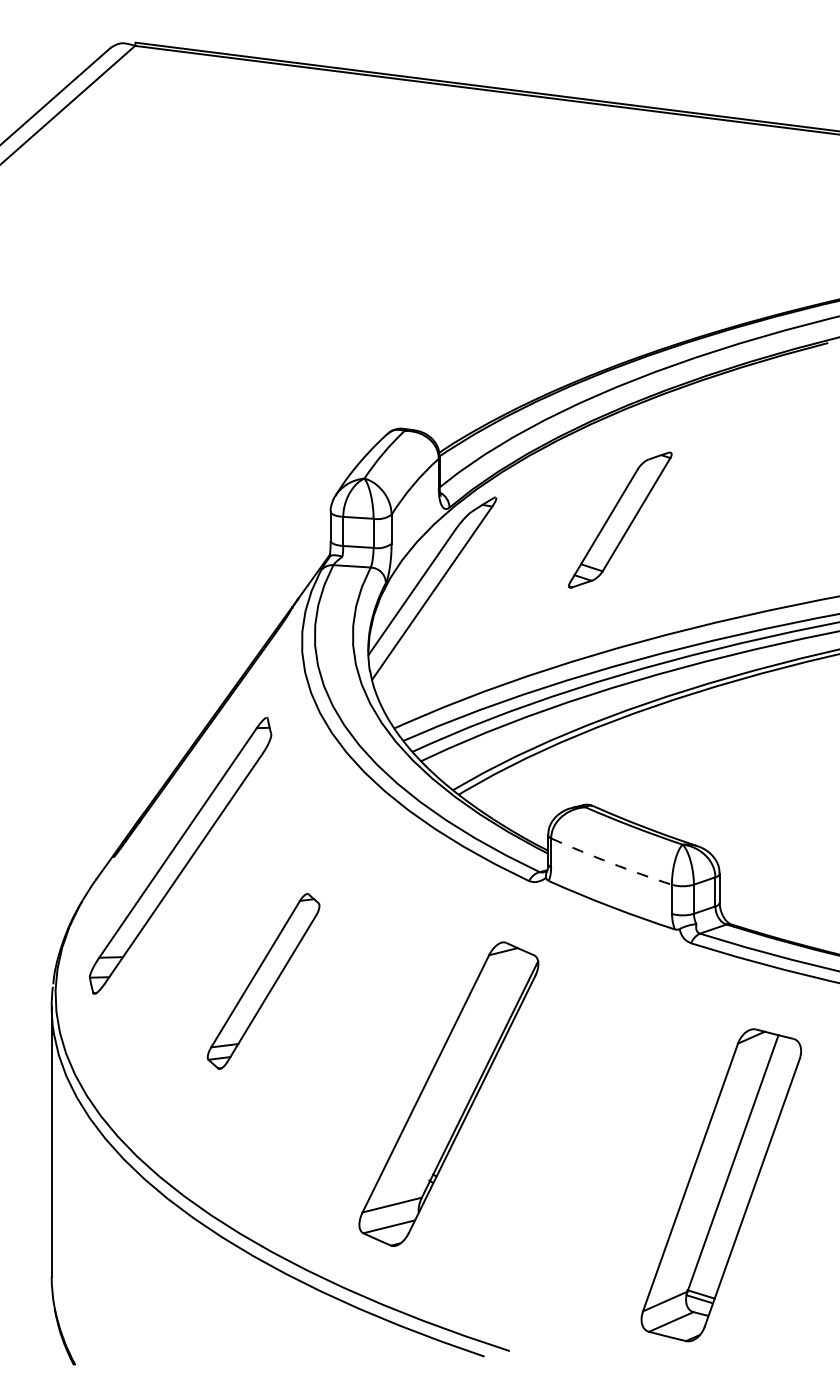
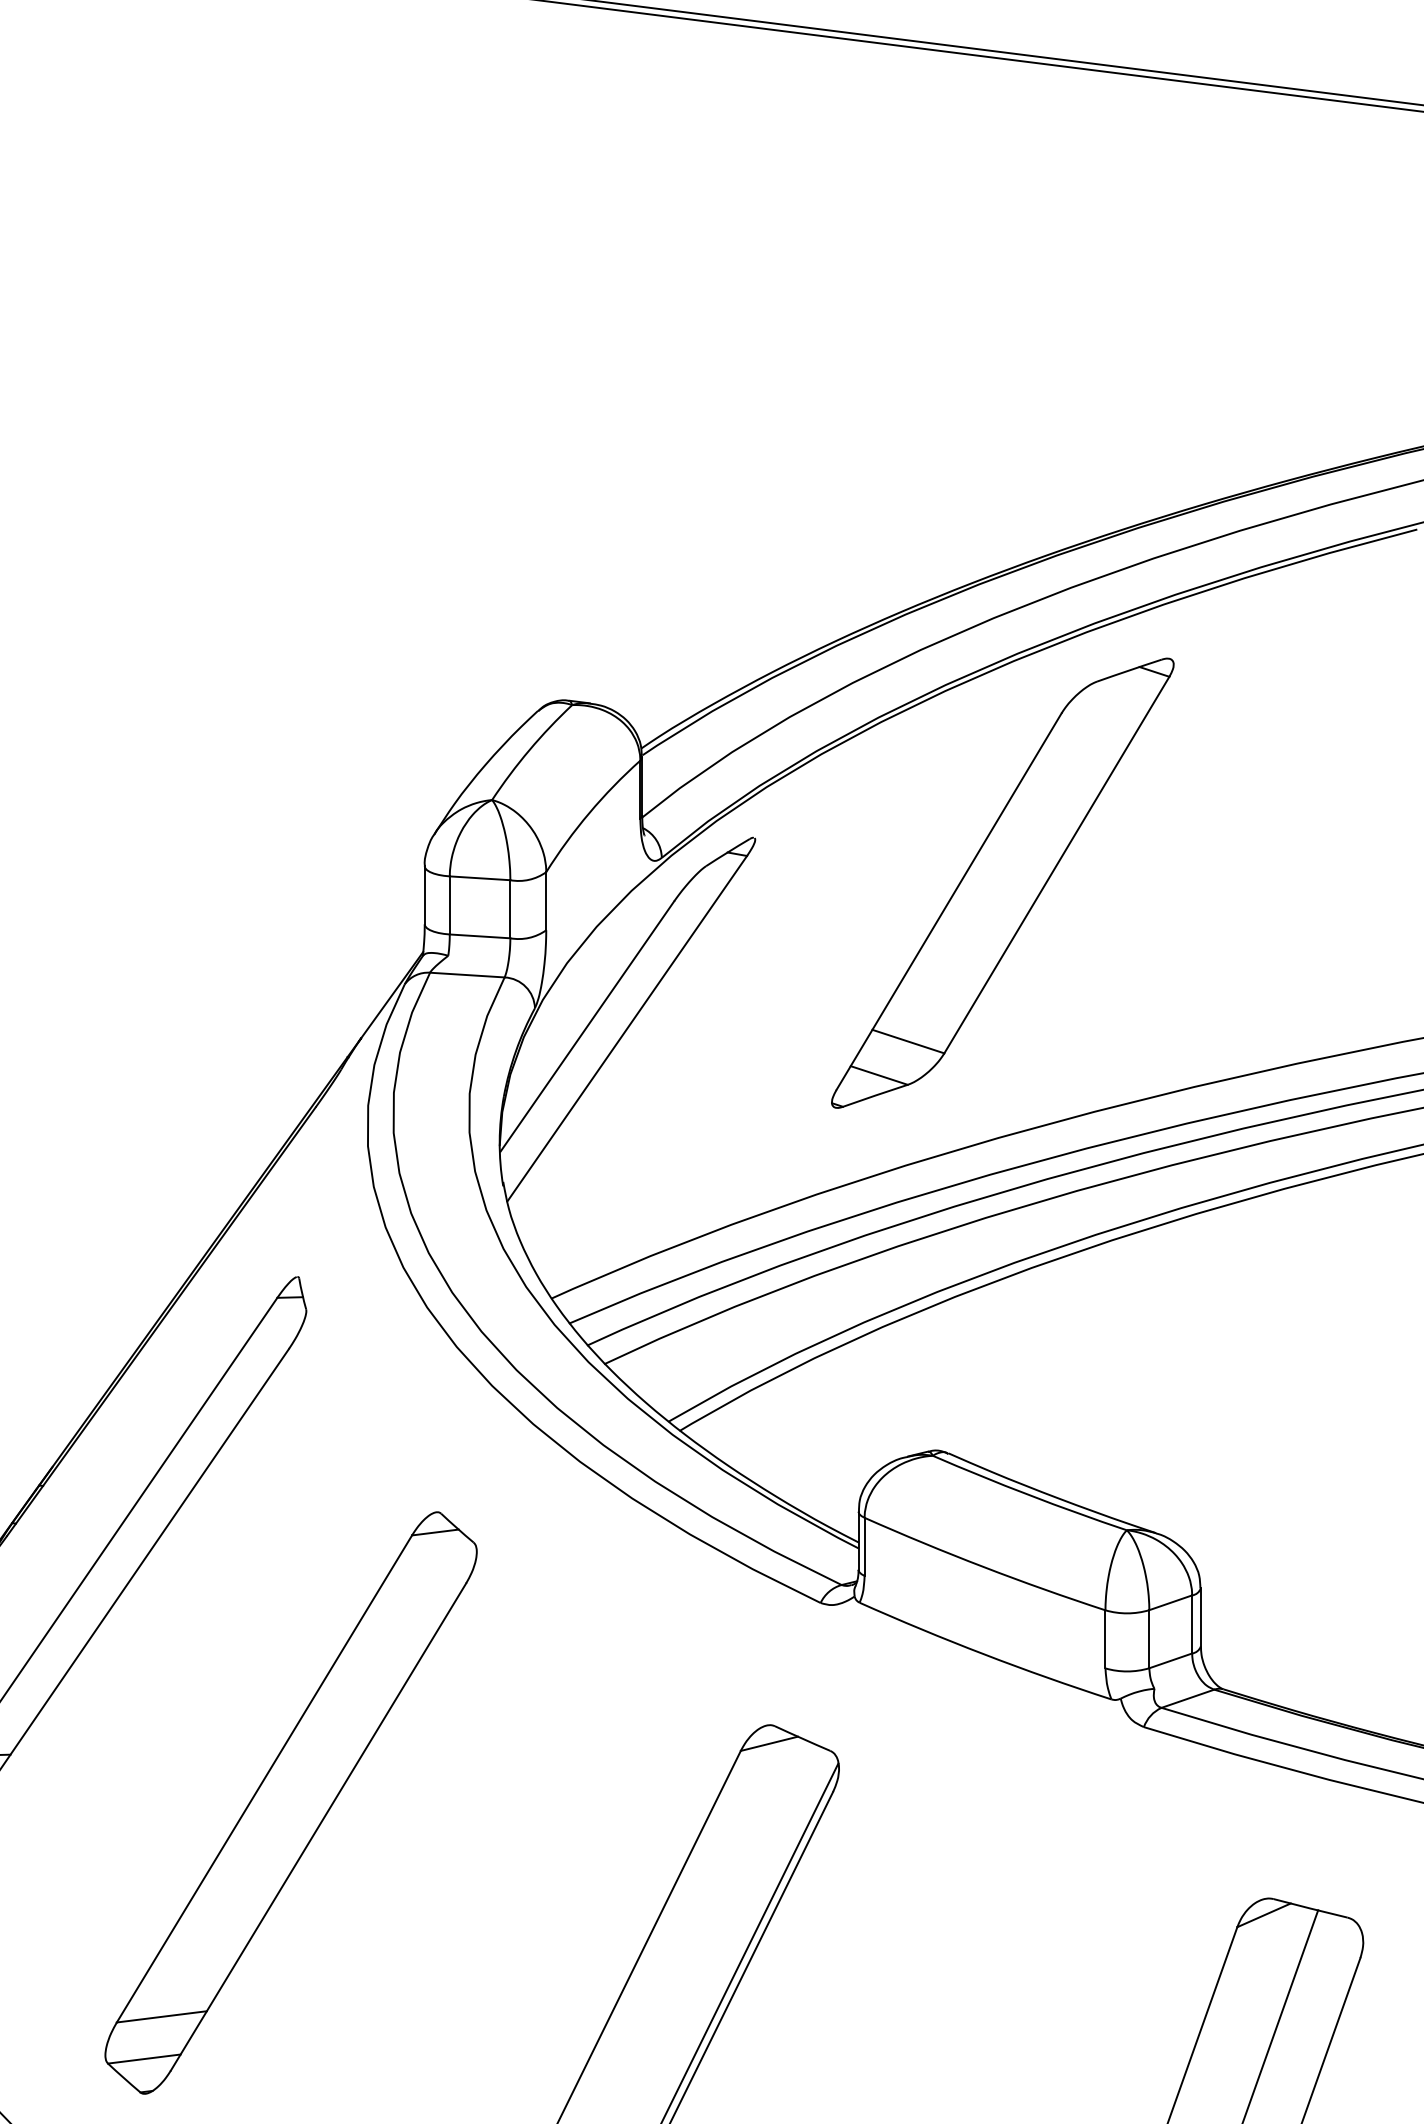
part: (619, 519) -> (1000, 881), size x1.67
arc: (610, 863) -> (982, 1567), dashed -> solid
part: (263, 981) -> (290, 1803), size x1.67

